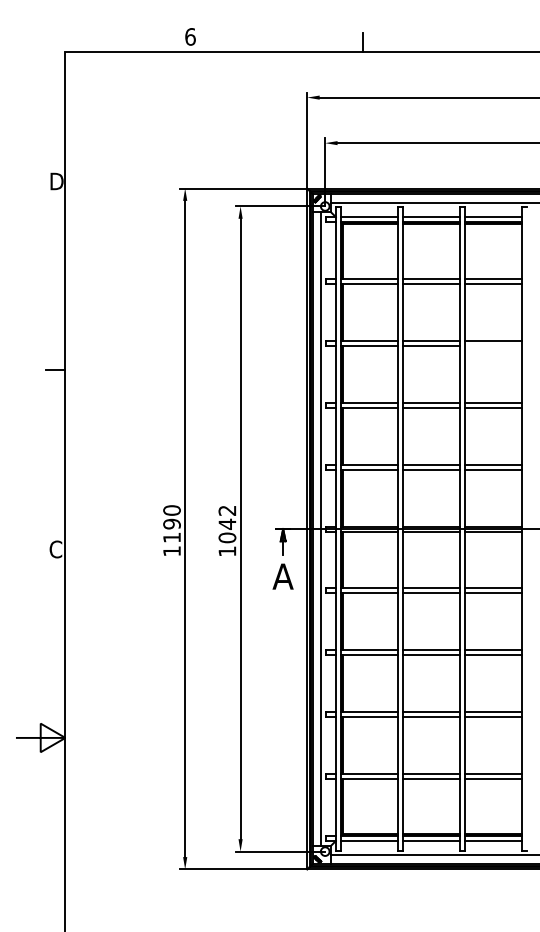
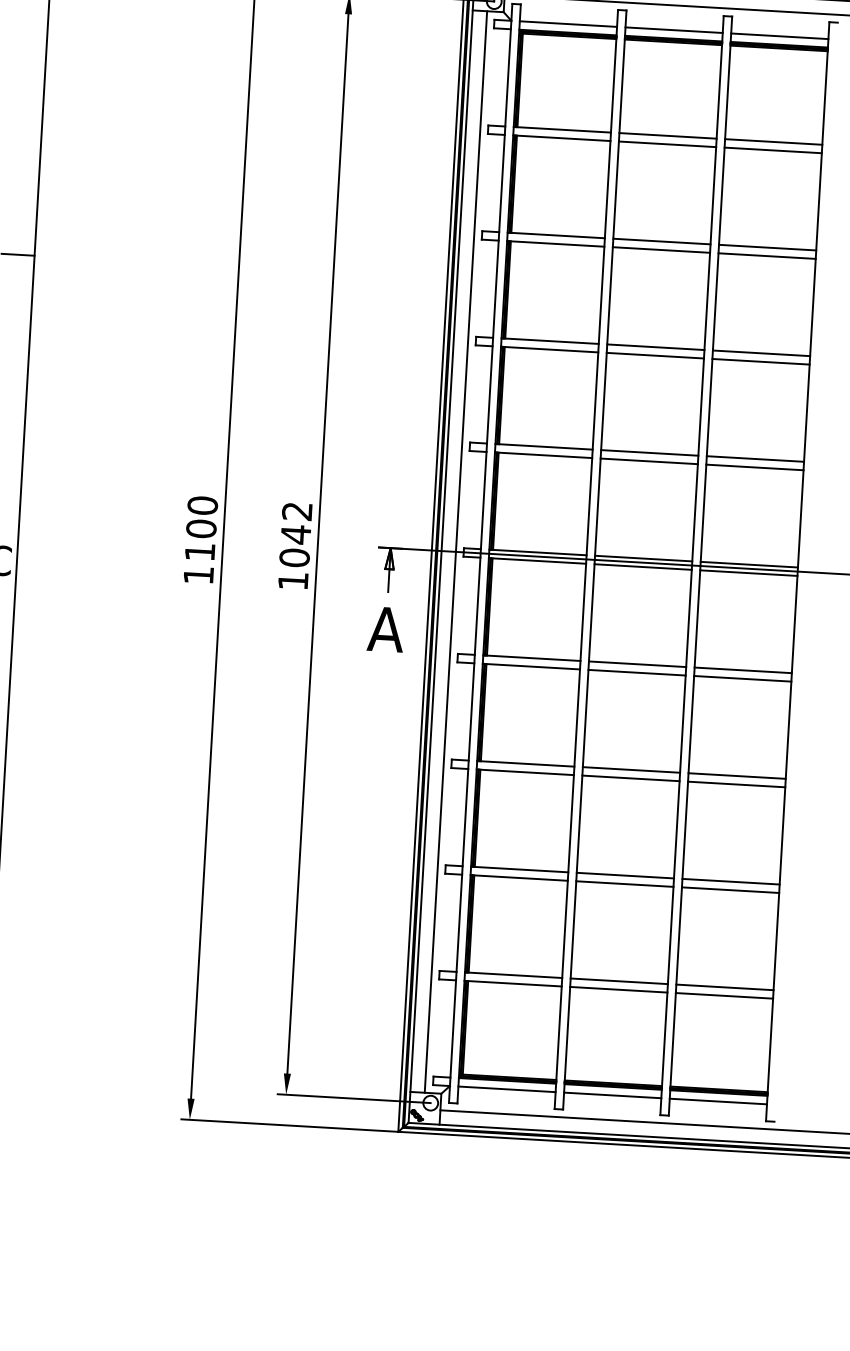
line: (492, 345) -> (766, 255), added
text: (171, 523) -> (200, 527), 1190 -> 1100

